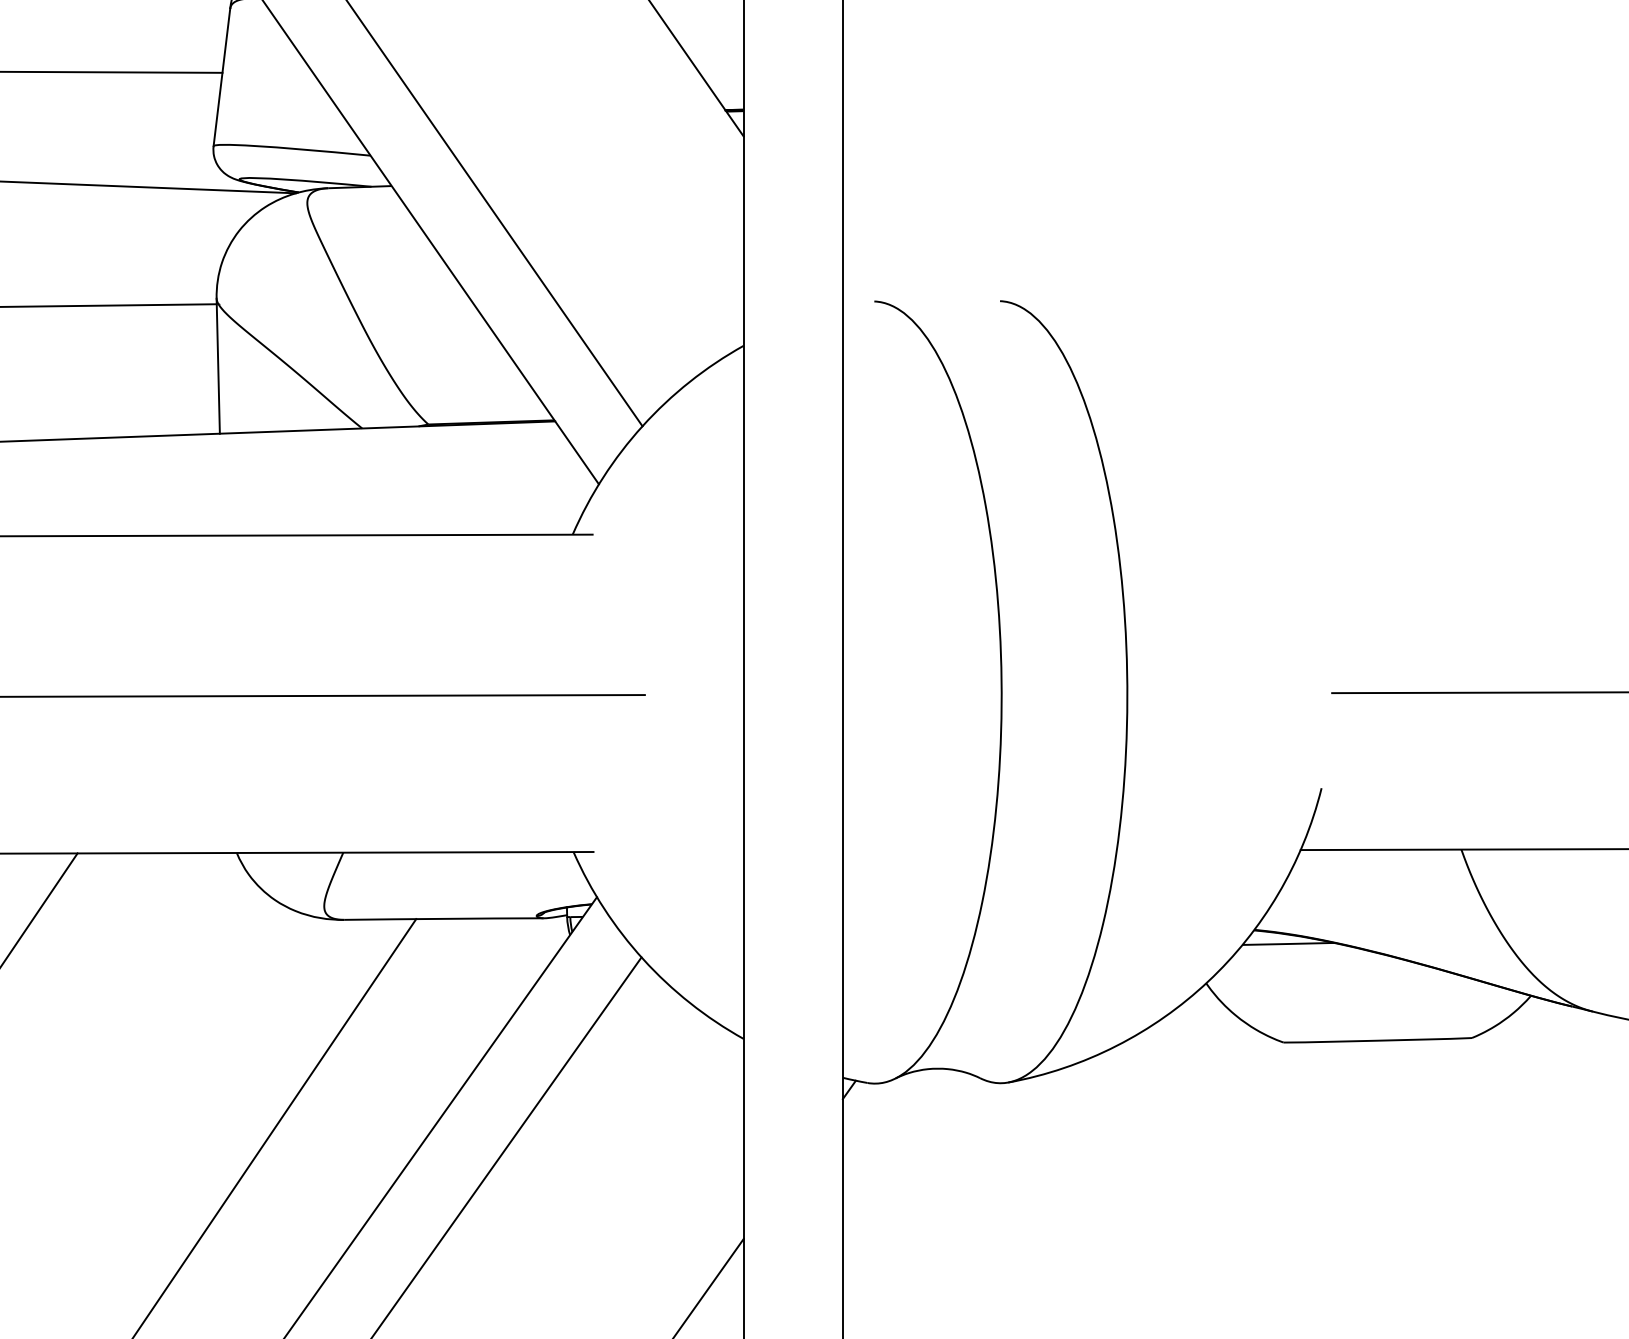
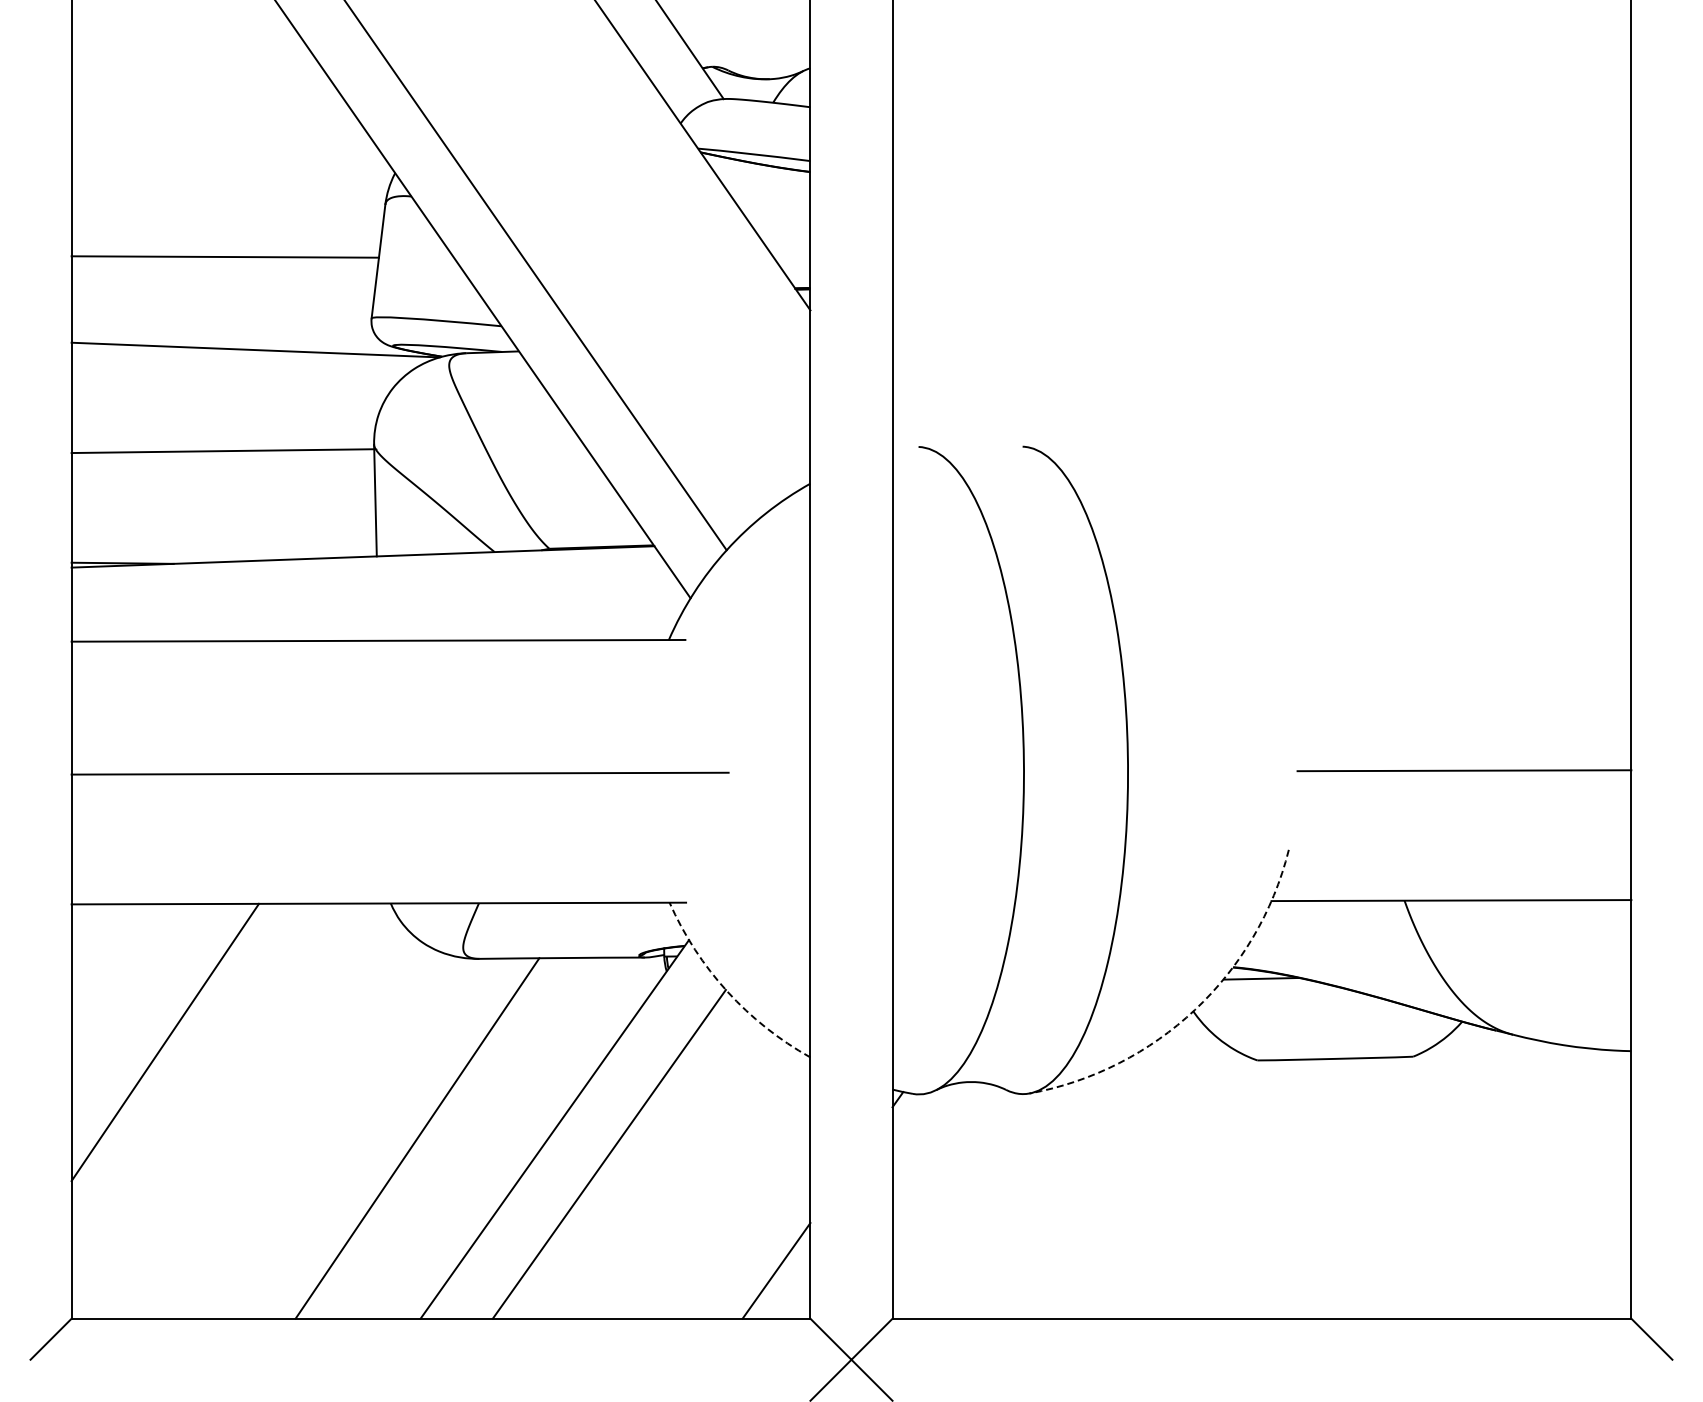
arc: (643, 959) -> (727, 991), solid -> dashed
arc: (1208, 981) -> (1195, 1009), solid -> dashed

